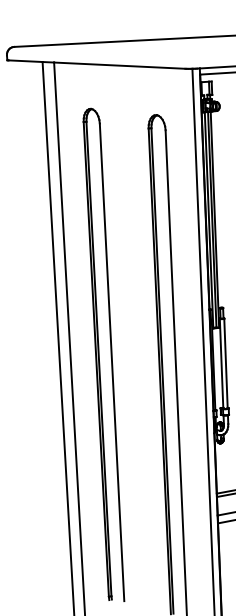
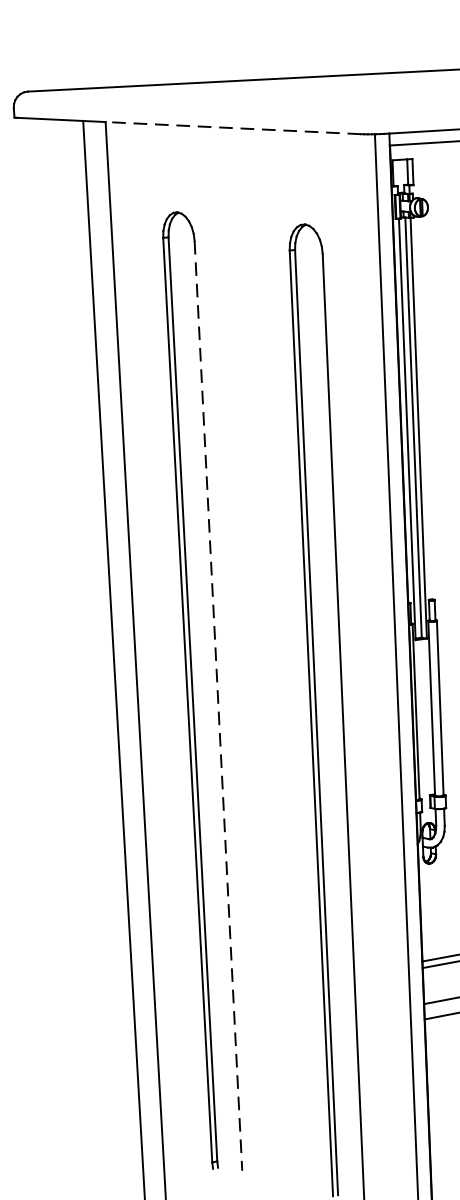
line: (119, 65) -> (232, 127), solid -> dashed
line: (112, 362) -> (219, 706), solid -> dashed

